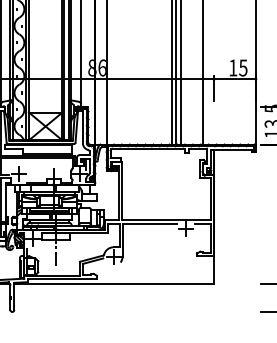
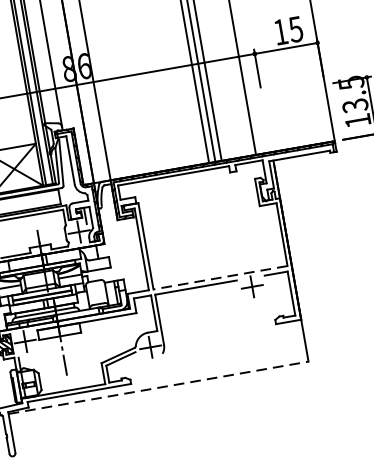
line: (166, 219) -> (220, 277), solid -> dashed
line: (114, 284) -> (159, 388), solid -> dashed

